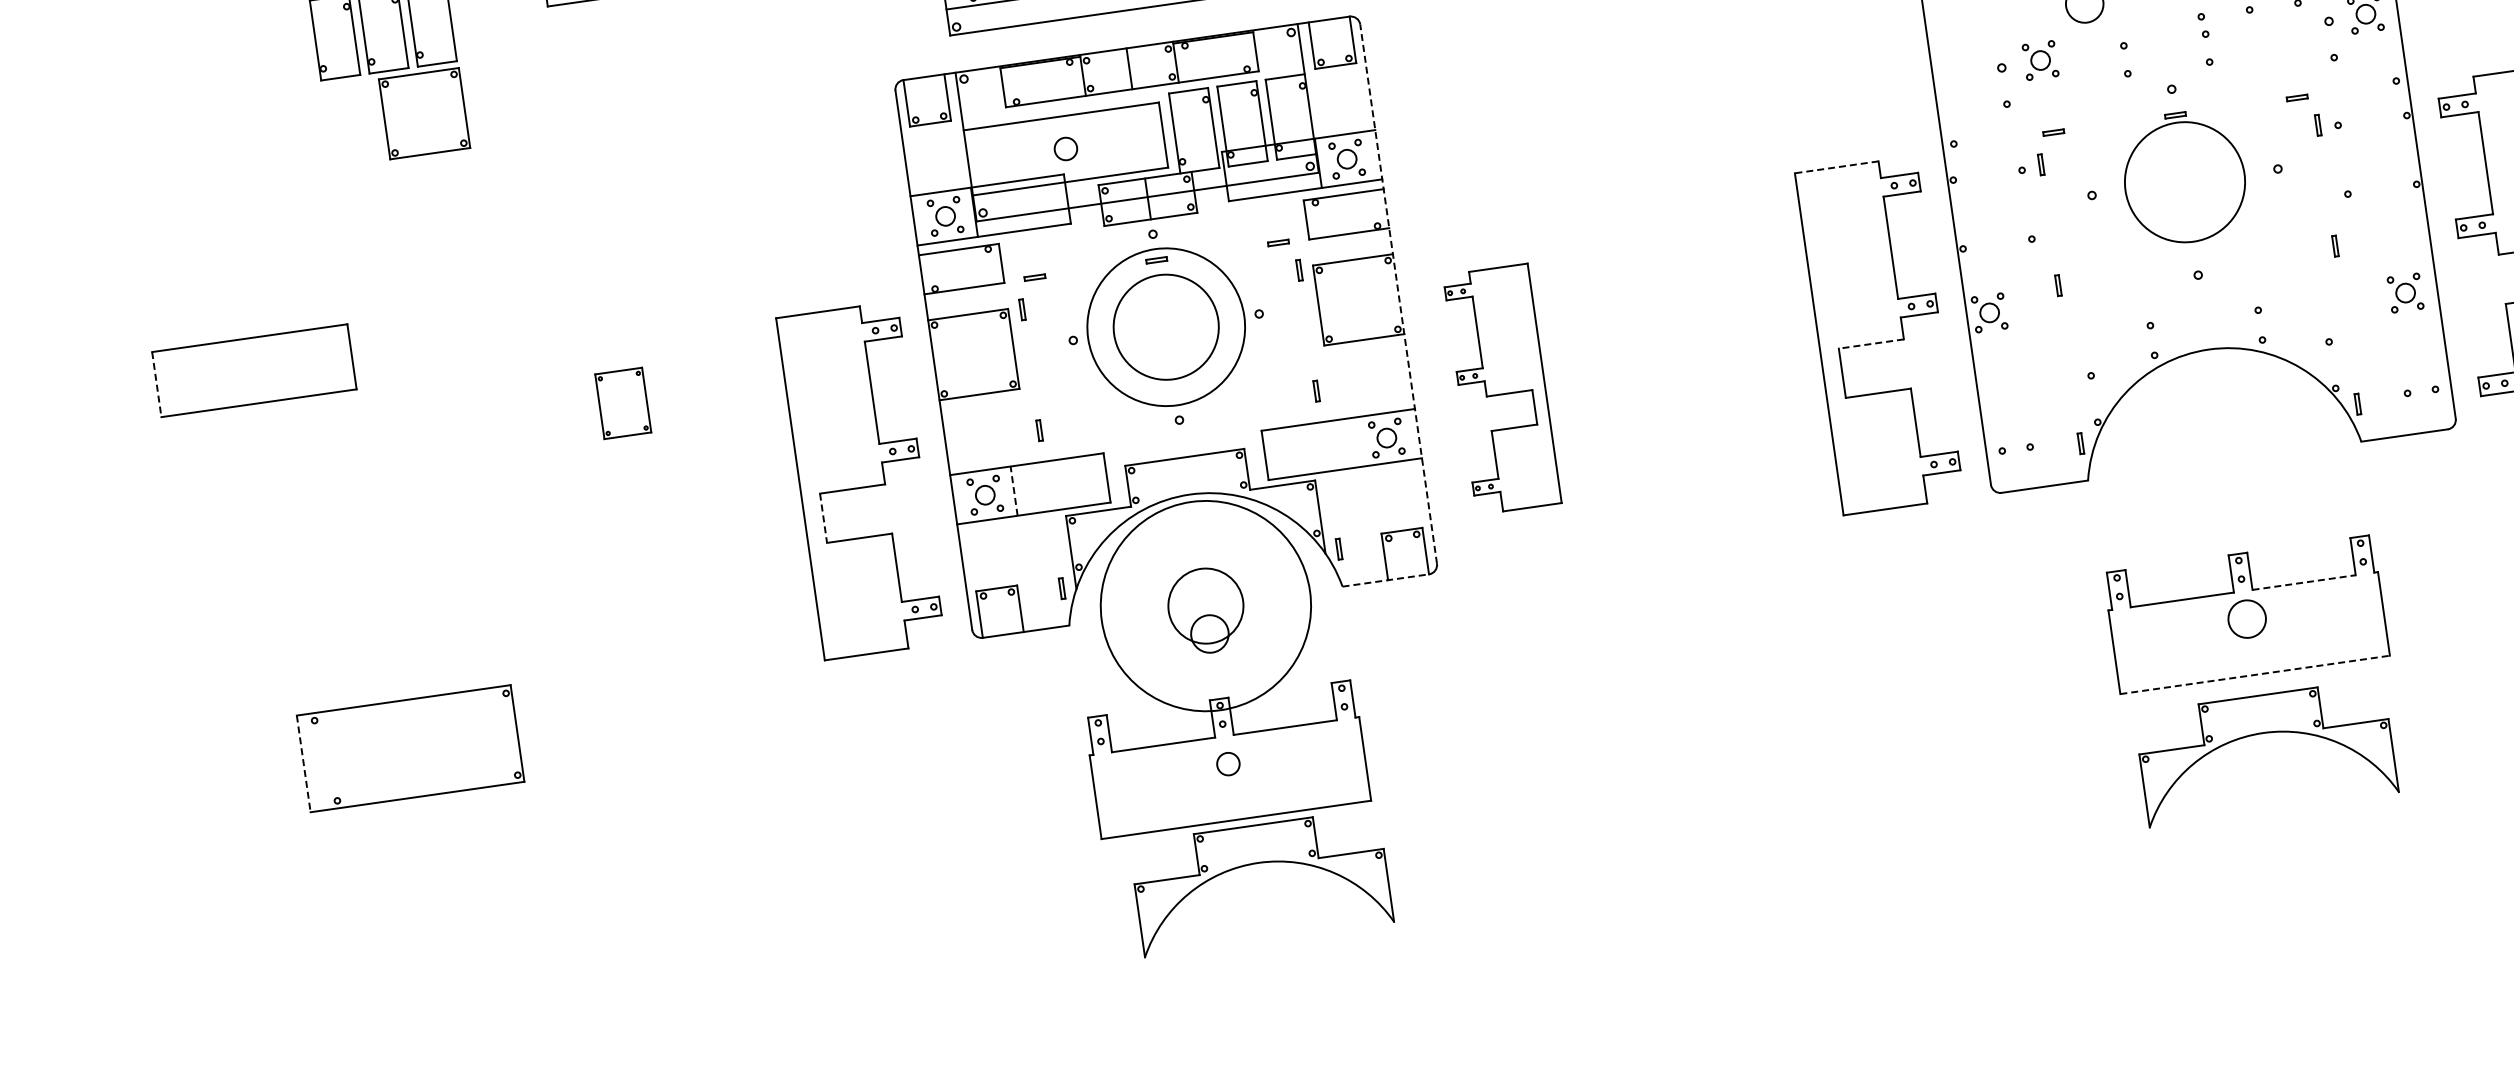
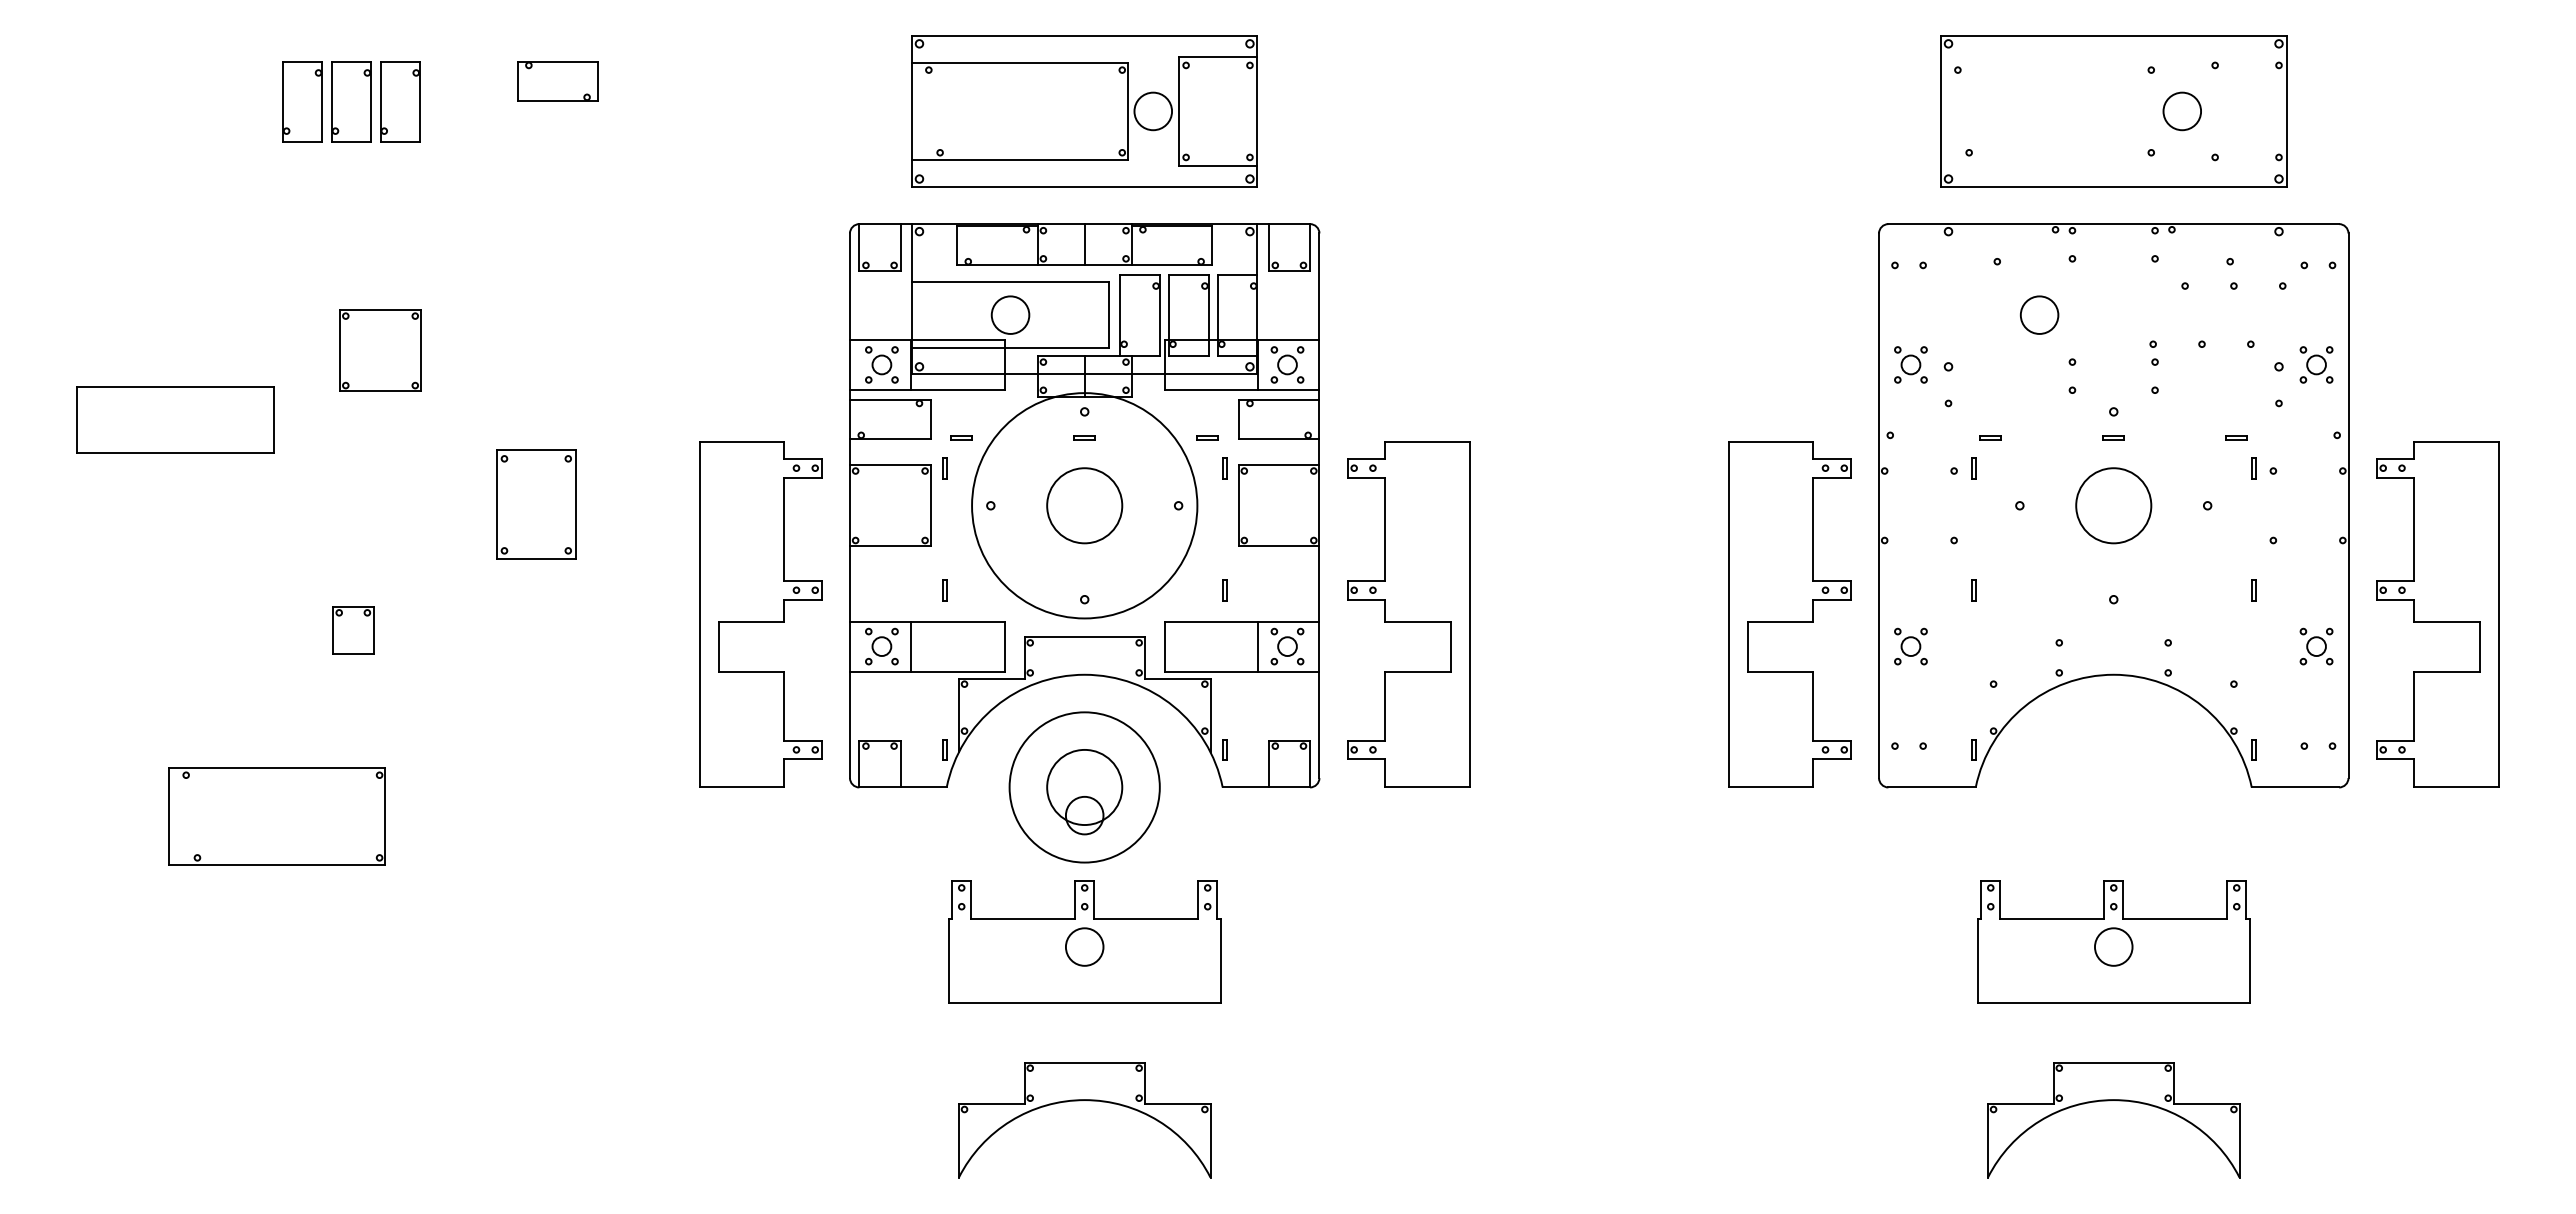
part: (2040, 60) -> (1910, 364), moved
part: (424, 113) -> (380, 350), moved
circle: (1065, 148) -> (1010, 314), size x1.67
line: (1836, 166) -> (1770, 441), dashed -> solid
circle: (2184, 182) -> (2113, 505), size x0.62
line: (1398, 293) -> (1319, 505), dashed -> solid
part: (1989, 312) -> (1910, 646), moved
circle: (1165, 326) -> (1084, 505), size x0.71
circle: (1165, 326) -> (1084, 505), size x1.43
line: (1871, 343) -> (1780, 621), dashed -> solid
line: (157, 384) -> (77, 420), dashed -> solid
part: (1502, 389) -> (1408, 614), size x1.43
part: (623, 403) -> (536, 504), size x1.67
line: (1358, 442) -> (1258, 646), added
line: (1014, 490) -> (911, 646), dashed -> solid
line: (823, 518) -> (718, 646), dashed -> solid
part: (459, 553) -> (353, 630), added
line: (1385, 580) -> (1266, 787), dashed -> solid
line: (2304, 582) -> (2175, 918), dashed -> solid
circle: (1205, 606) -> (1084, 787), size x0.71
line: (2255, 674) -> (2114, 1003), dashed -> solid
part: (2259, 735) -> (2109, 1101), moved
line: (303, 763) -> (169, 816), dashed -> solid
circle: (1228, 763) -> (1084, 946), size x1.67
part: (1254, 864) -> (1080, 1101), moved

